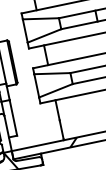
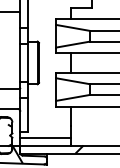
line: (35, 137) -> (45, 137), added

